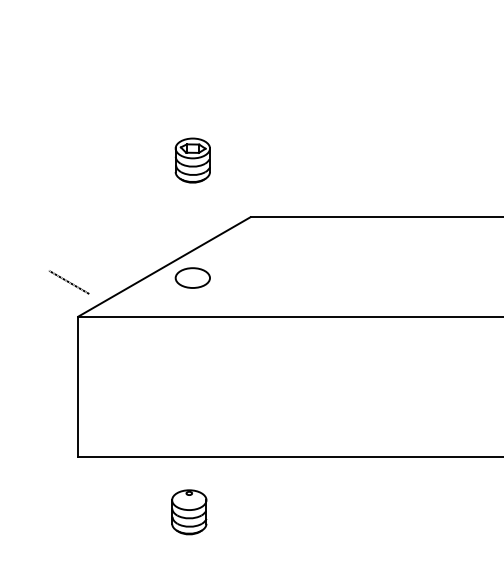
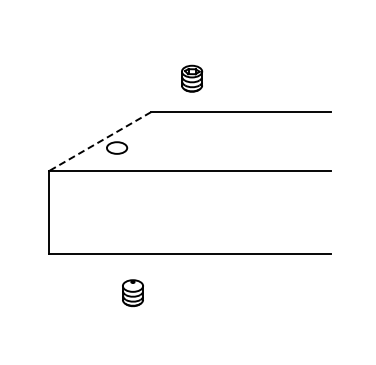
part: (193, 160) -> (192, 78), moved
line: (164, 266) -> (100, 141), solid -> dashed
line: (69, 282) -> (44, 150), removed
part: (188, 512) -> (132, 293), moved

